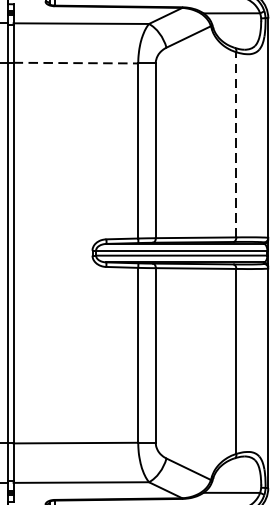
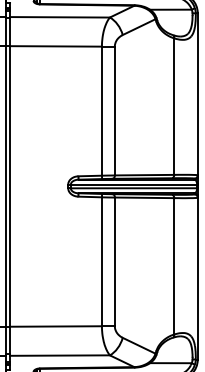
line: (76, 63) -> (56, 46), dashed -> solid
line: (236, 144) -> (174, 106), dashed -> solid

